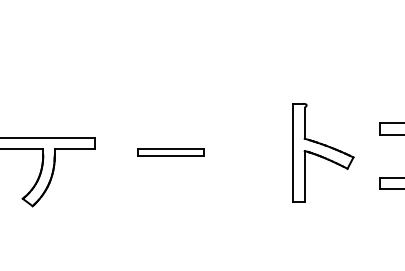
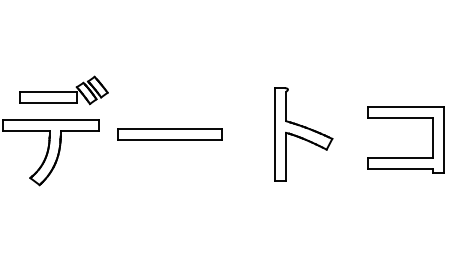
part: (57, 106) -> (63, 90), added
part: (169, 152) -> (169, 134), size x1.67
part: (323, 152) -> (303, 134), moved

